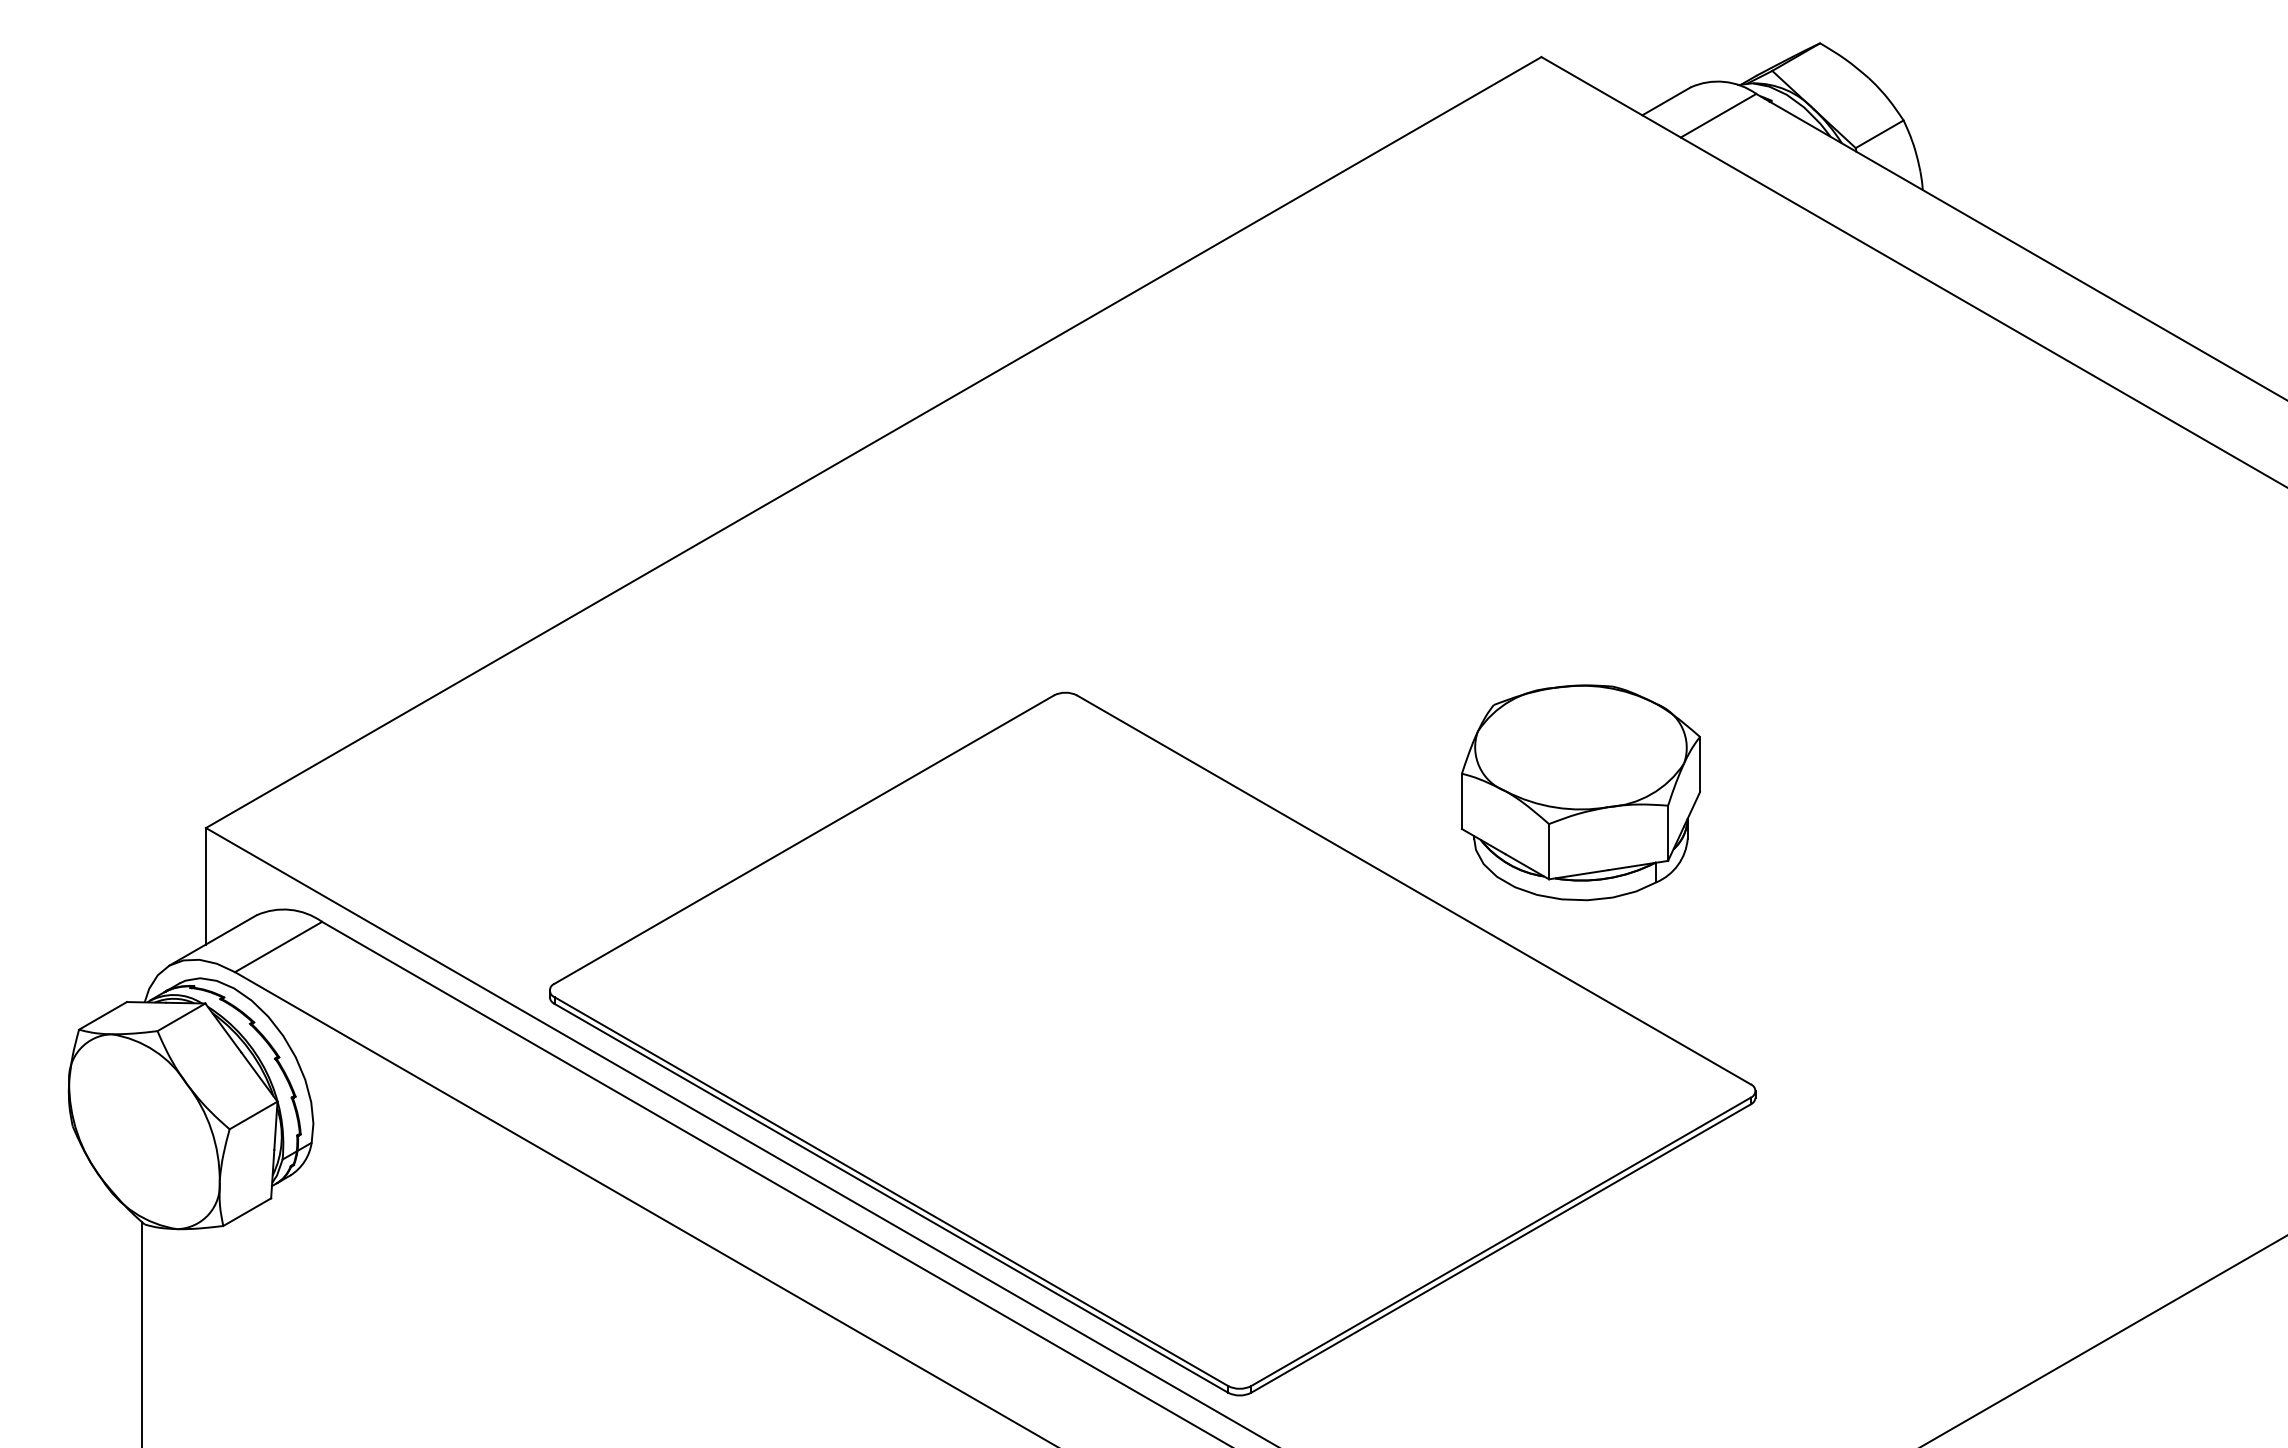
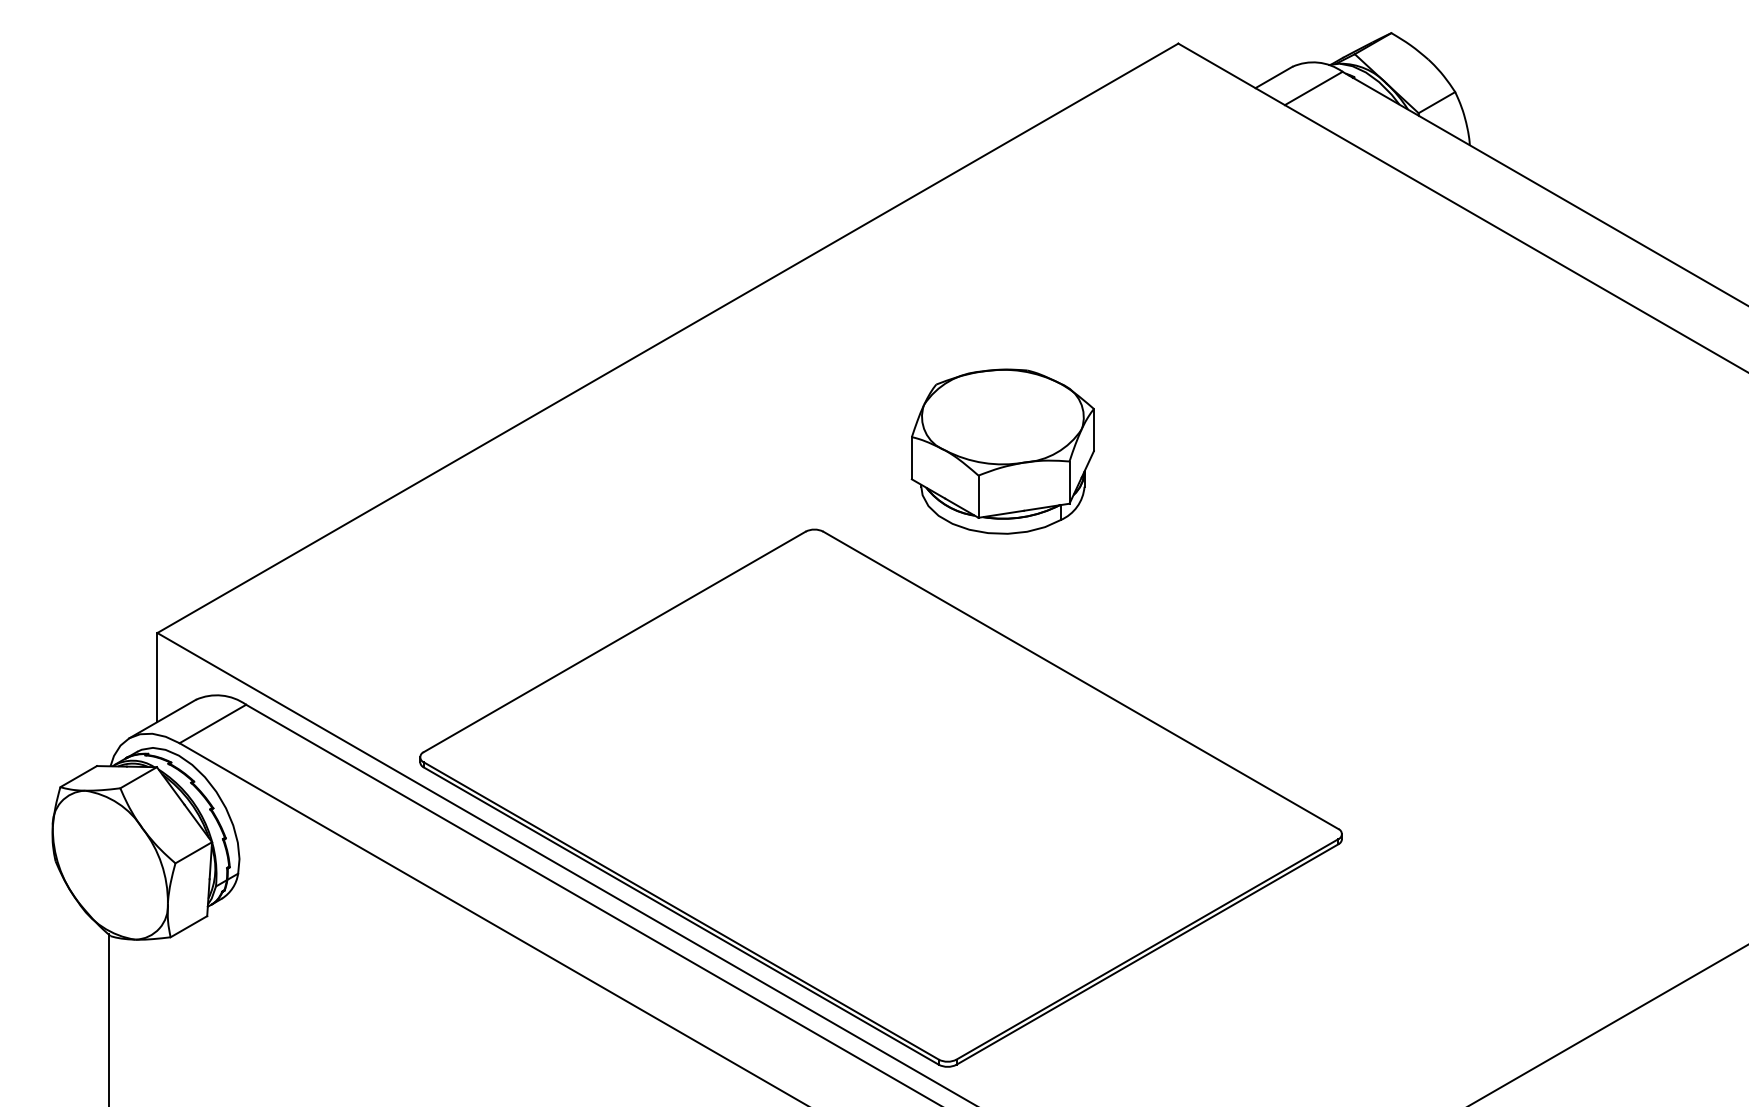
part: (1580, 792) -> (1002, 451), moved

